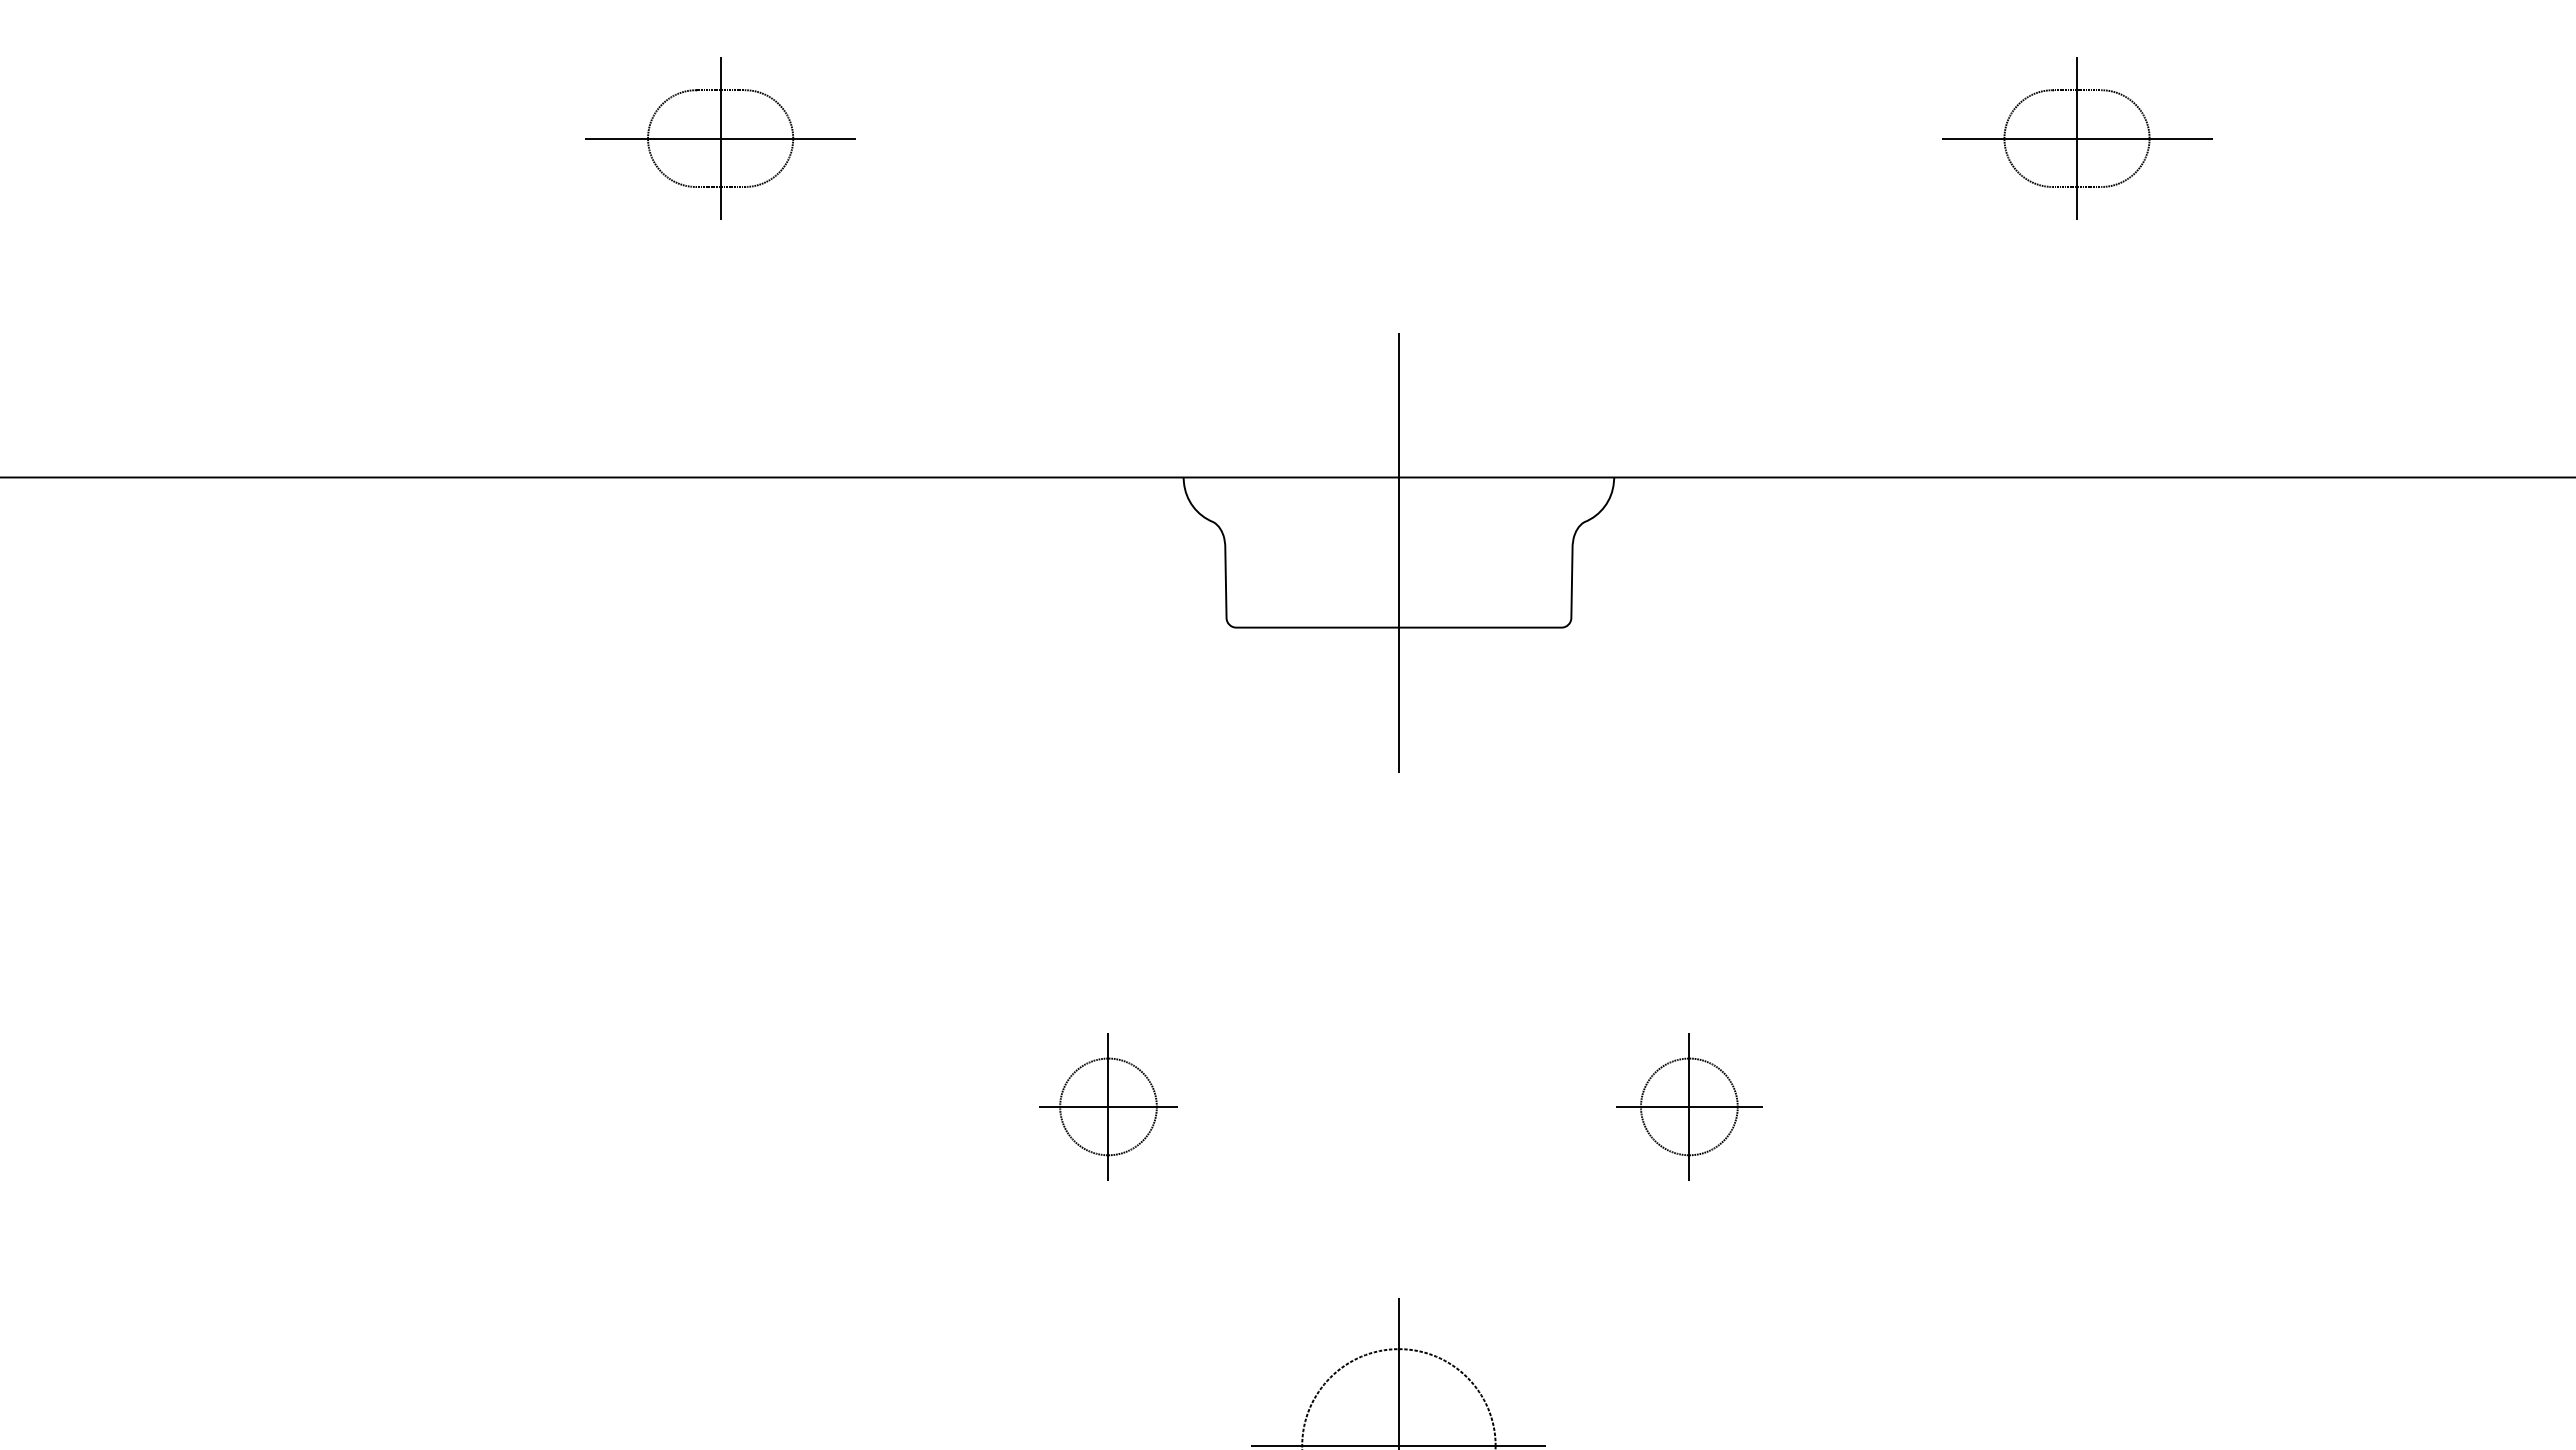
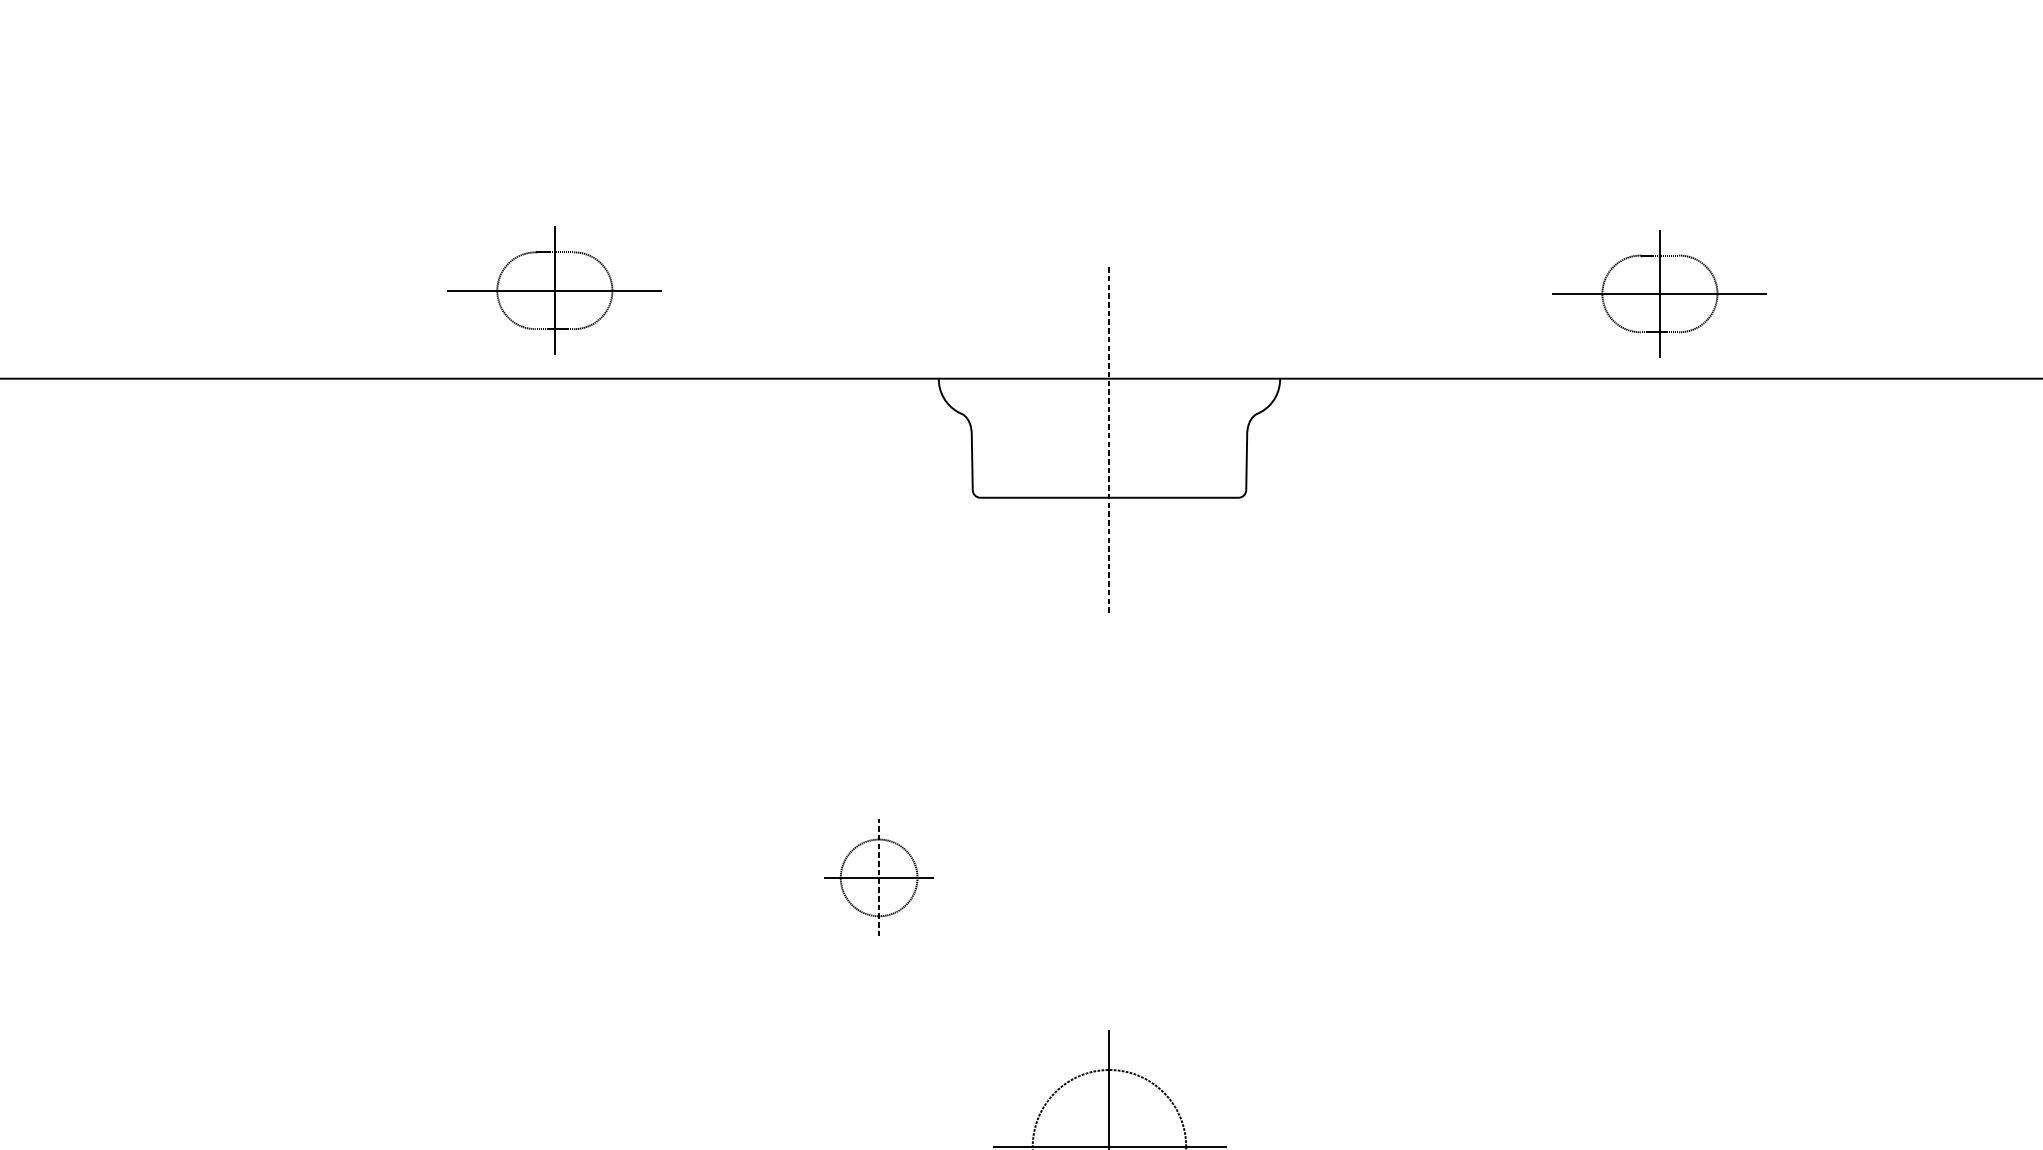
part: (720, 138) -> (554, 290), moved
part: (2077, 138) -> (1660, 293), moved
line: (1398, 552) -> (1109, 438), solid -> dashed
line: (1108, 1106) -> (879, 877), solid -> dashed
part: (1689, 1106) -> (1339, 877), removed

